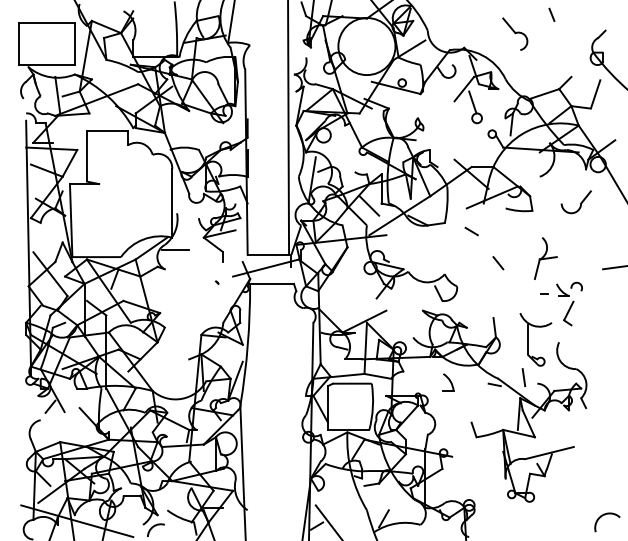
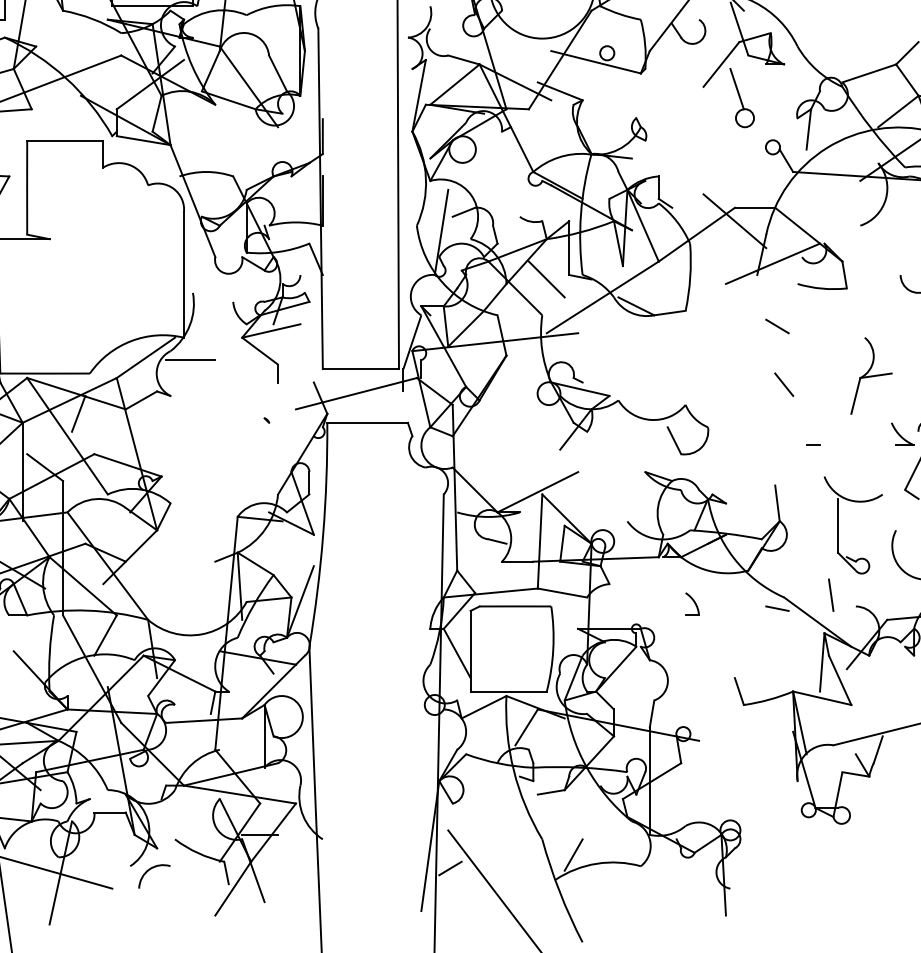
line: (471, 231) -> (777, 326), moved
line: (544, 293) -> (813, 444), moved
part: (448, 382) -> (692, 604), size x0.71

